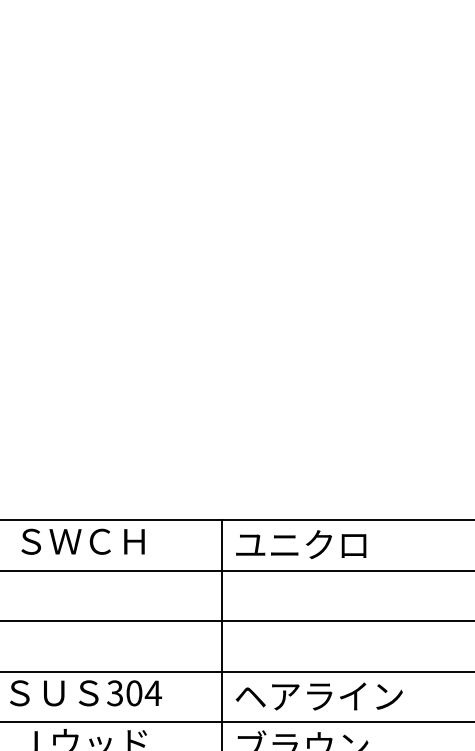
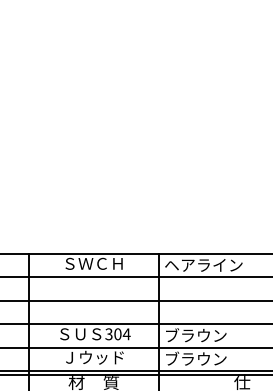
text: (318, 543) -> (203, 264), ユニクロ -> ヘアライン
text: (318, 695) -> (203, 335), ヘアライン -> ブラウン

